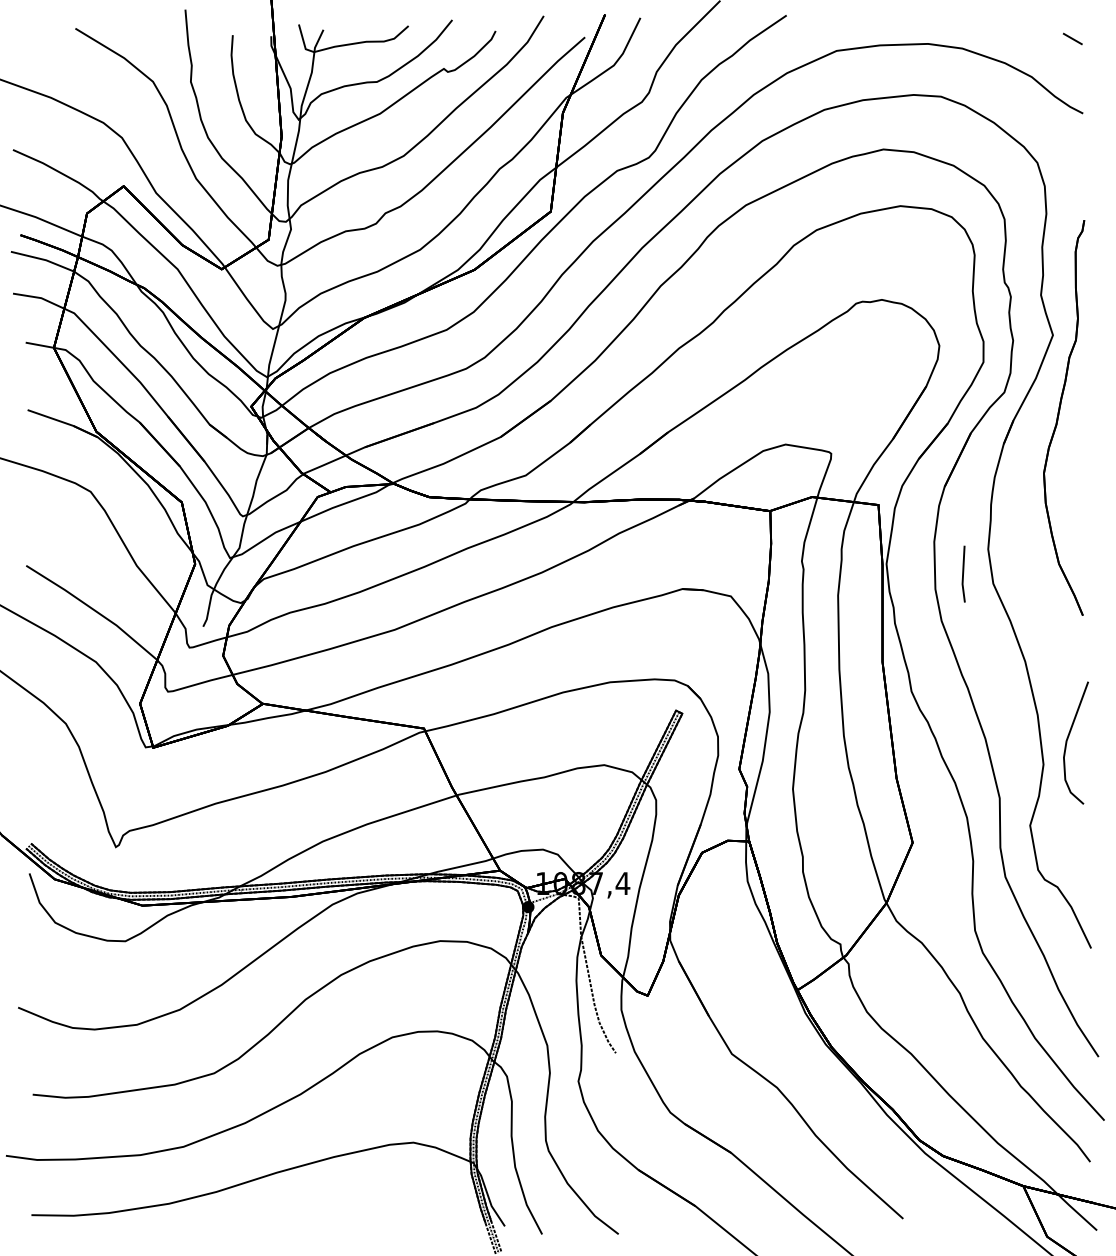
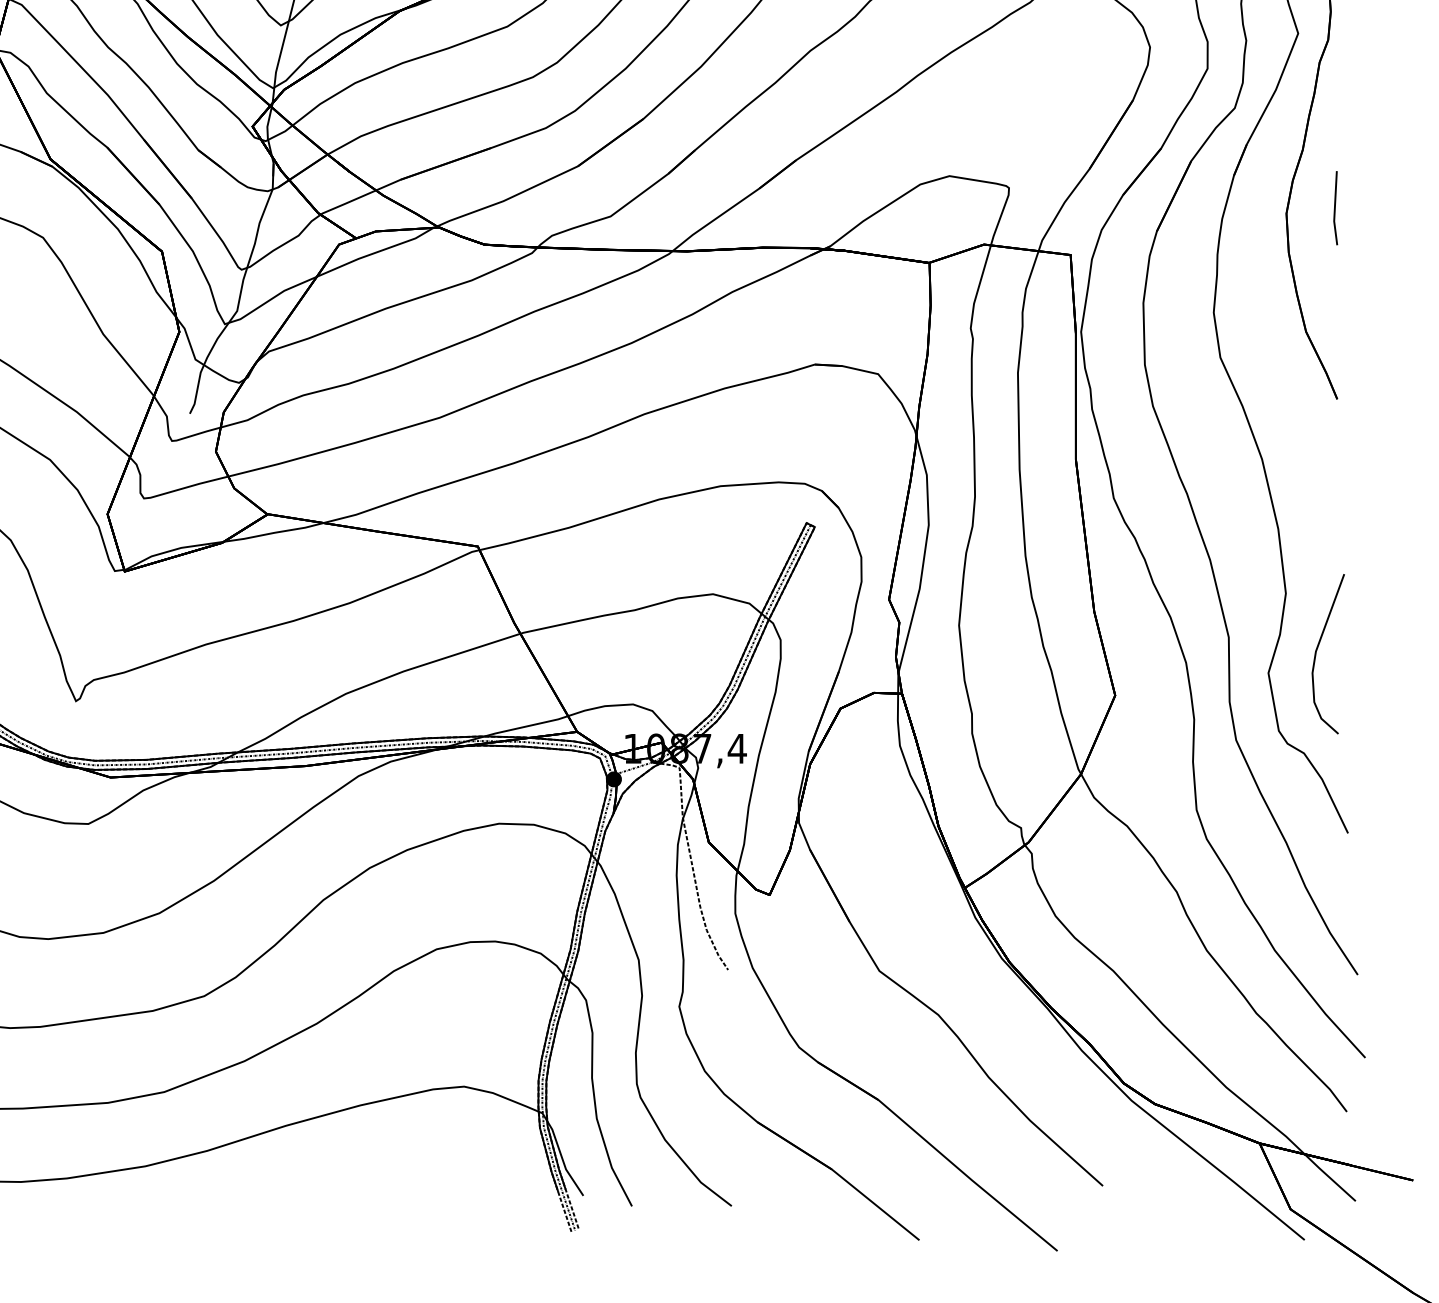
line: (963, 573) -> (1335, 207), moved
curve: (1068, 739) -> (1318, 649), moved

